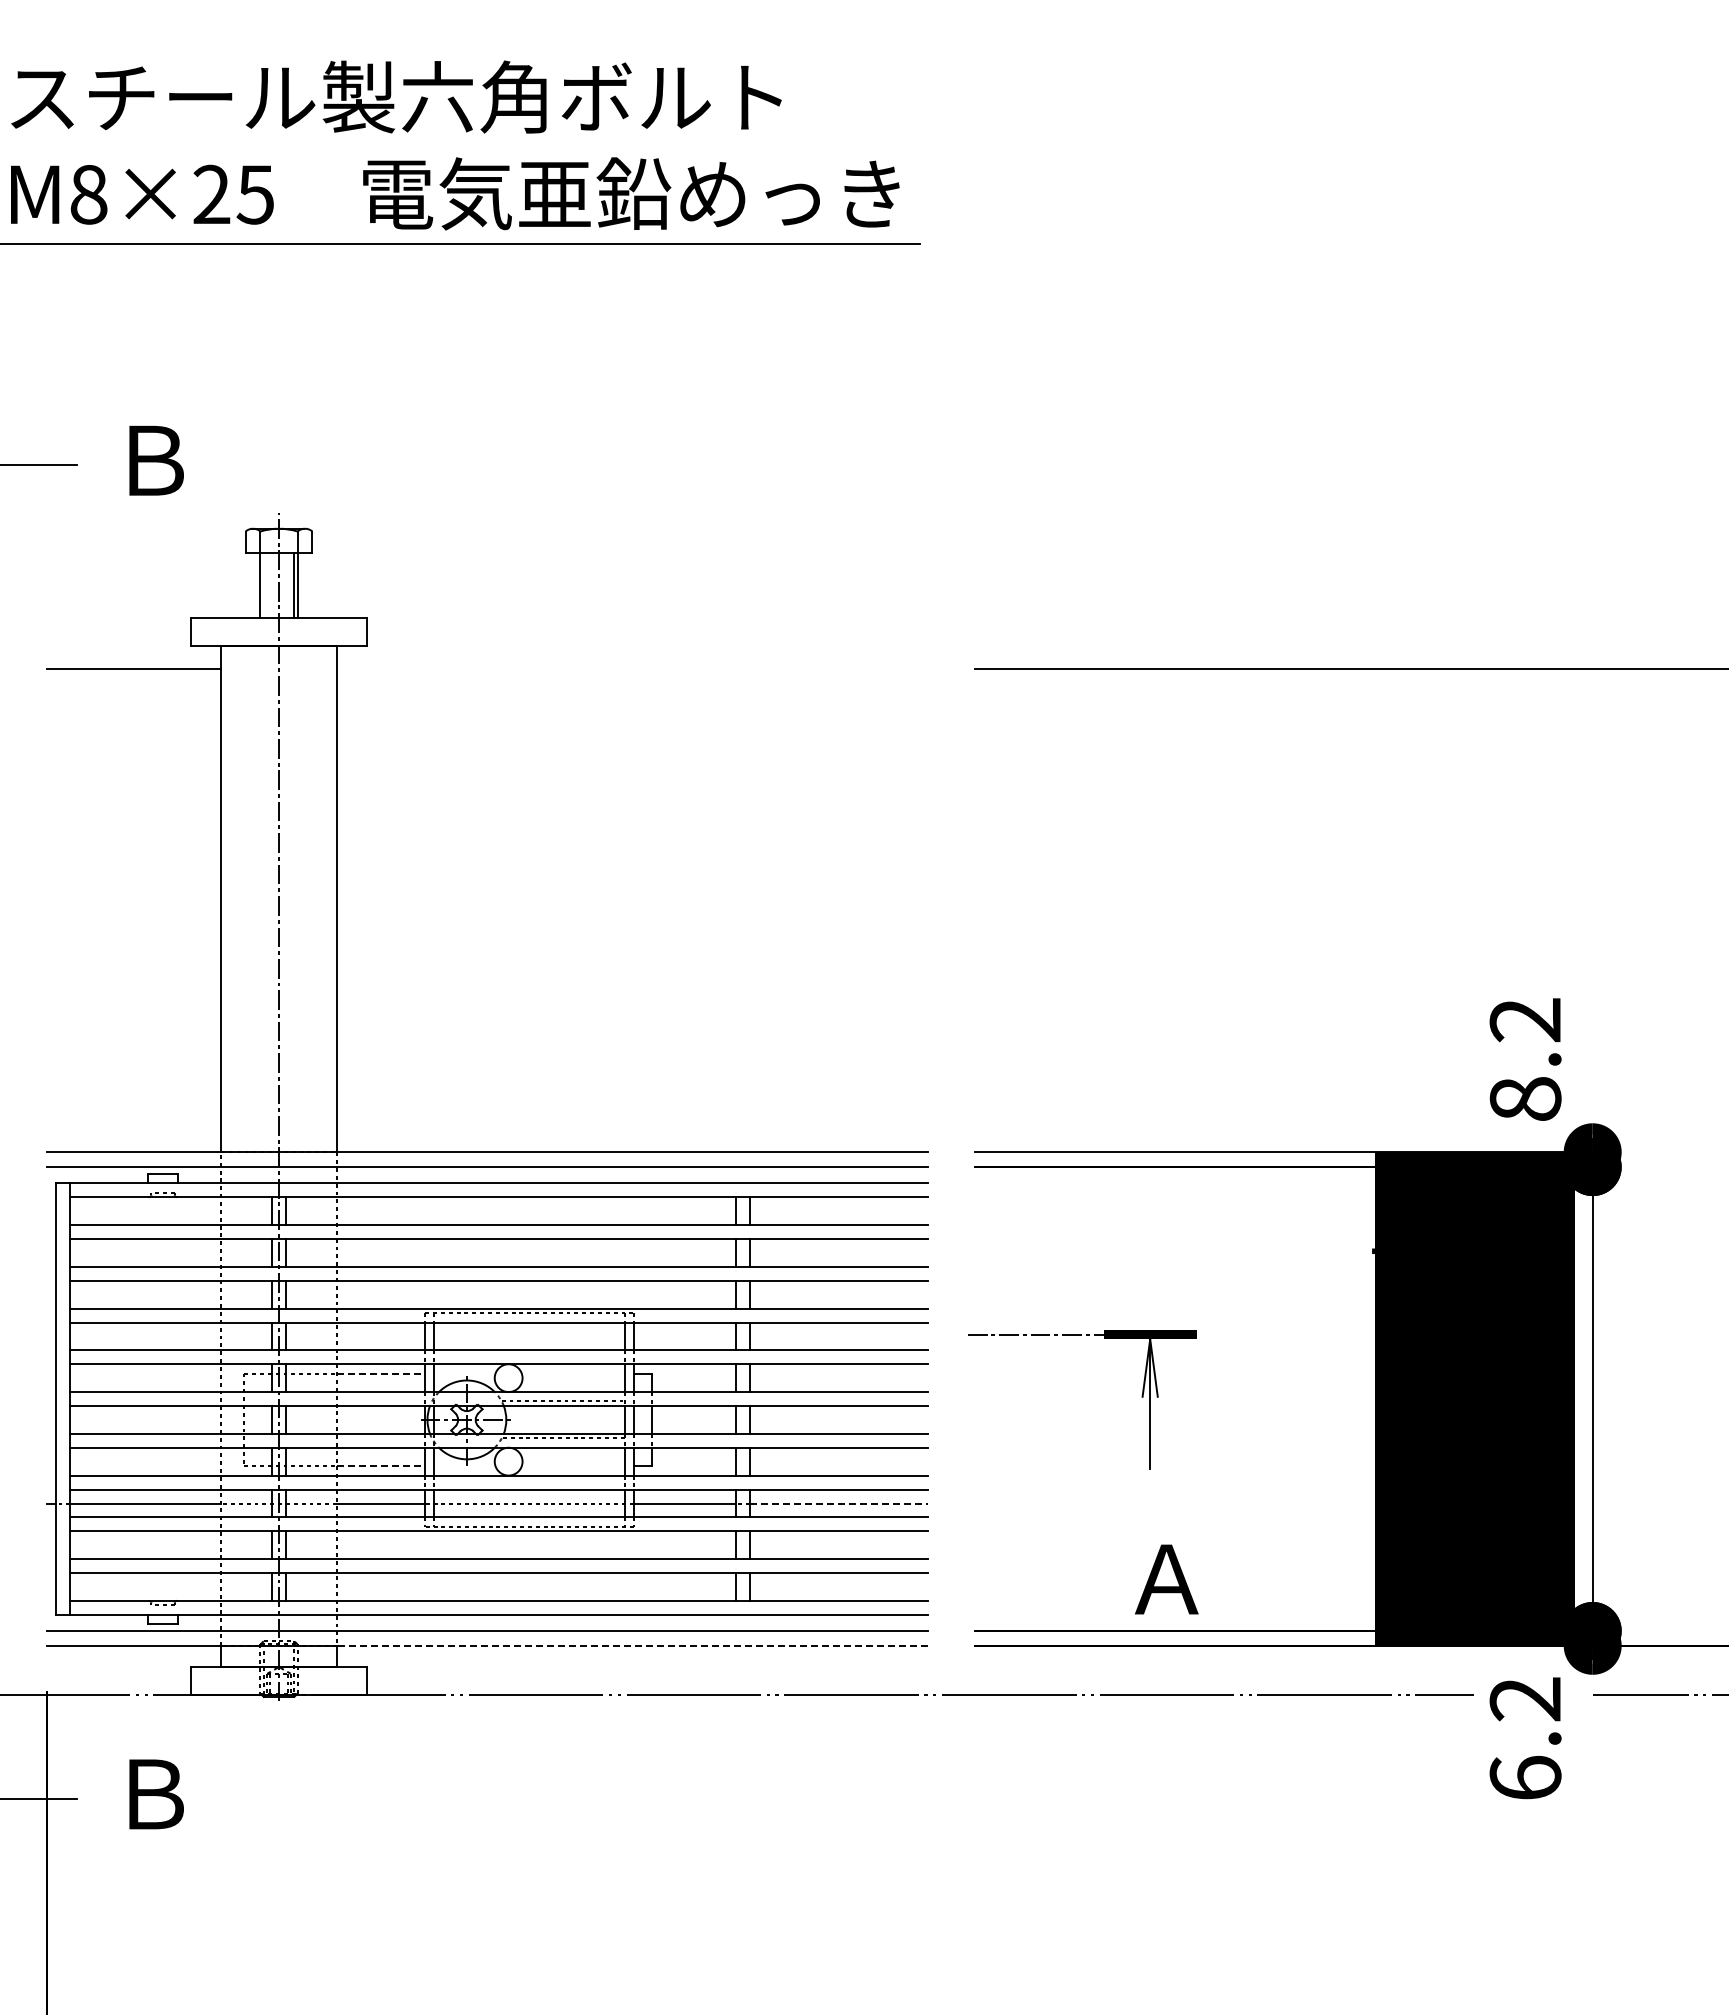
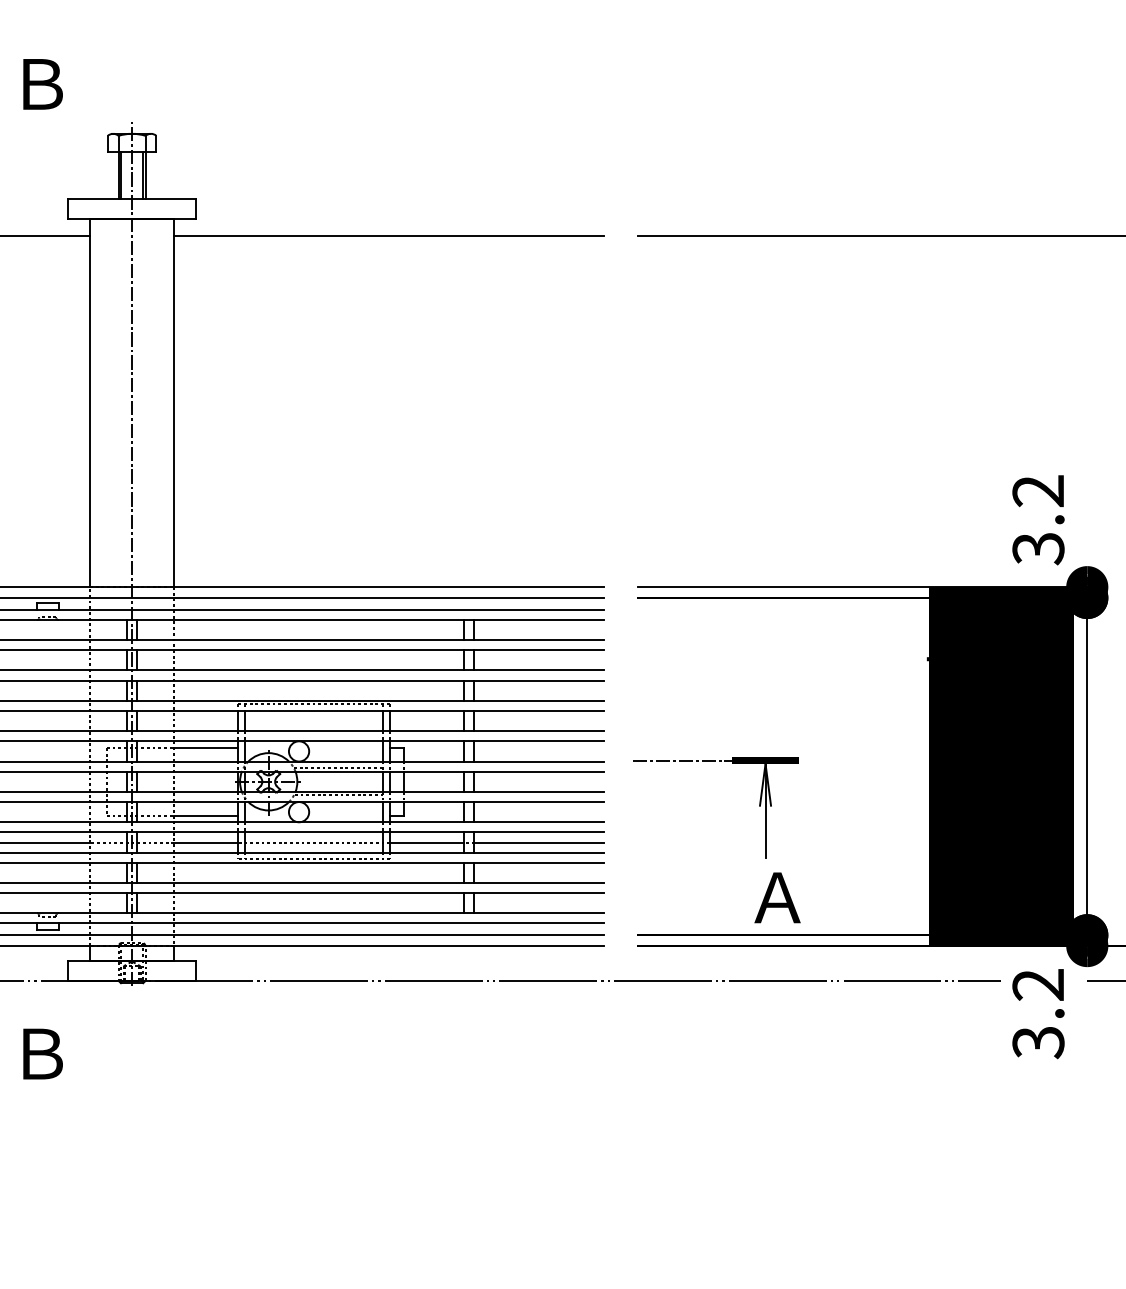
line: (263, 585) -> (120, 175), added
line: (632, 669) -> (389, 236), added
text: (1525, 1099) -> (1038, 548), 8.2 -> 3.2
line: (381, 1373) -> (206, 748), dashed -> solid
part: (1141, 1397) -> (759, 806), moved
line: (381, 1466) -> (206, 815), dashed -> solid
line: (839, 1504) -> (539, 843), dashed -> solid
line: (632, 1645) -> (389, 945), dashed -> solid
text: (1525, 1778) -> (1038, 1042), 6.2 -> 3.2

